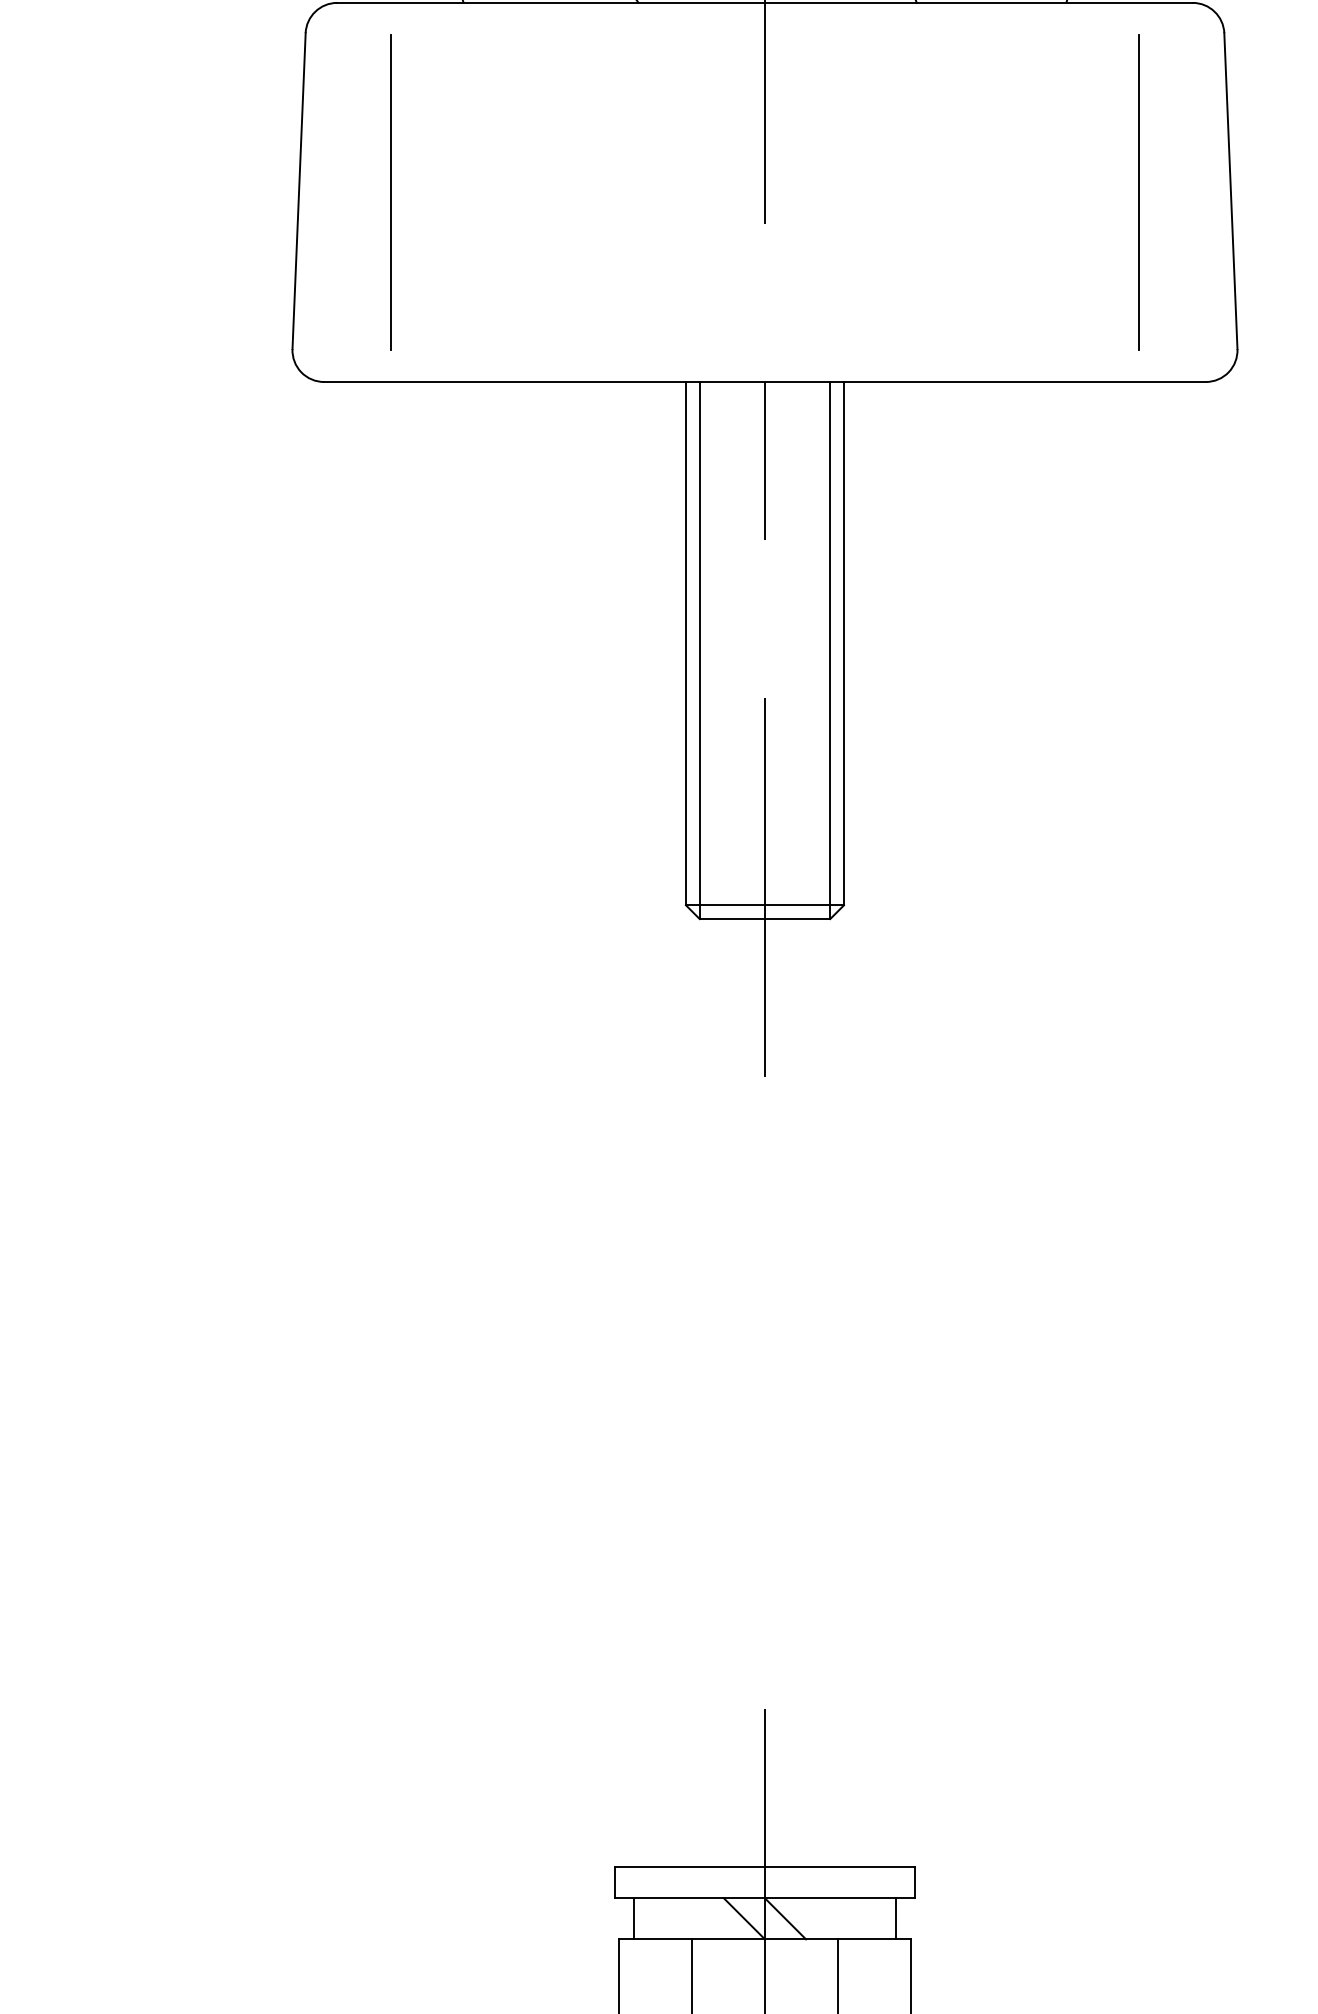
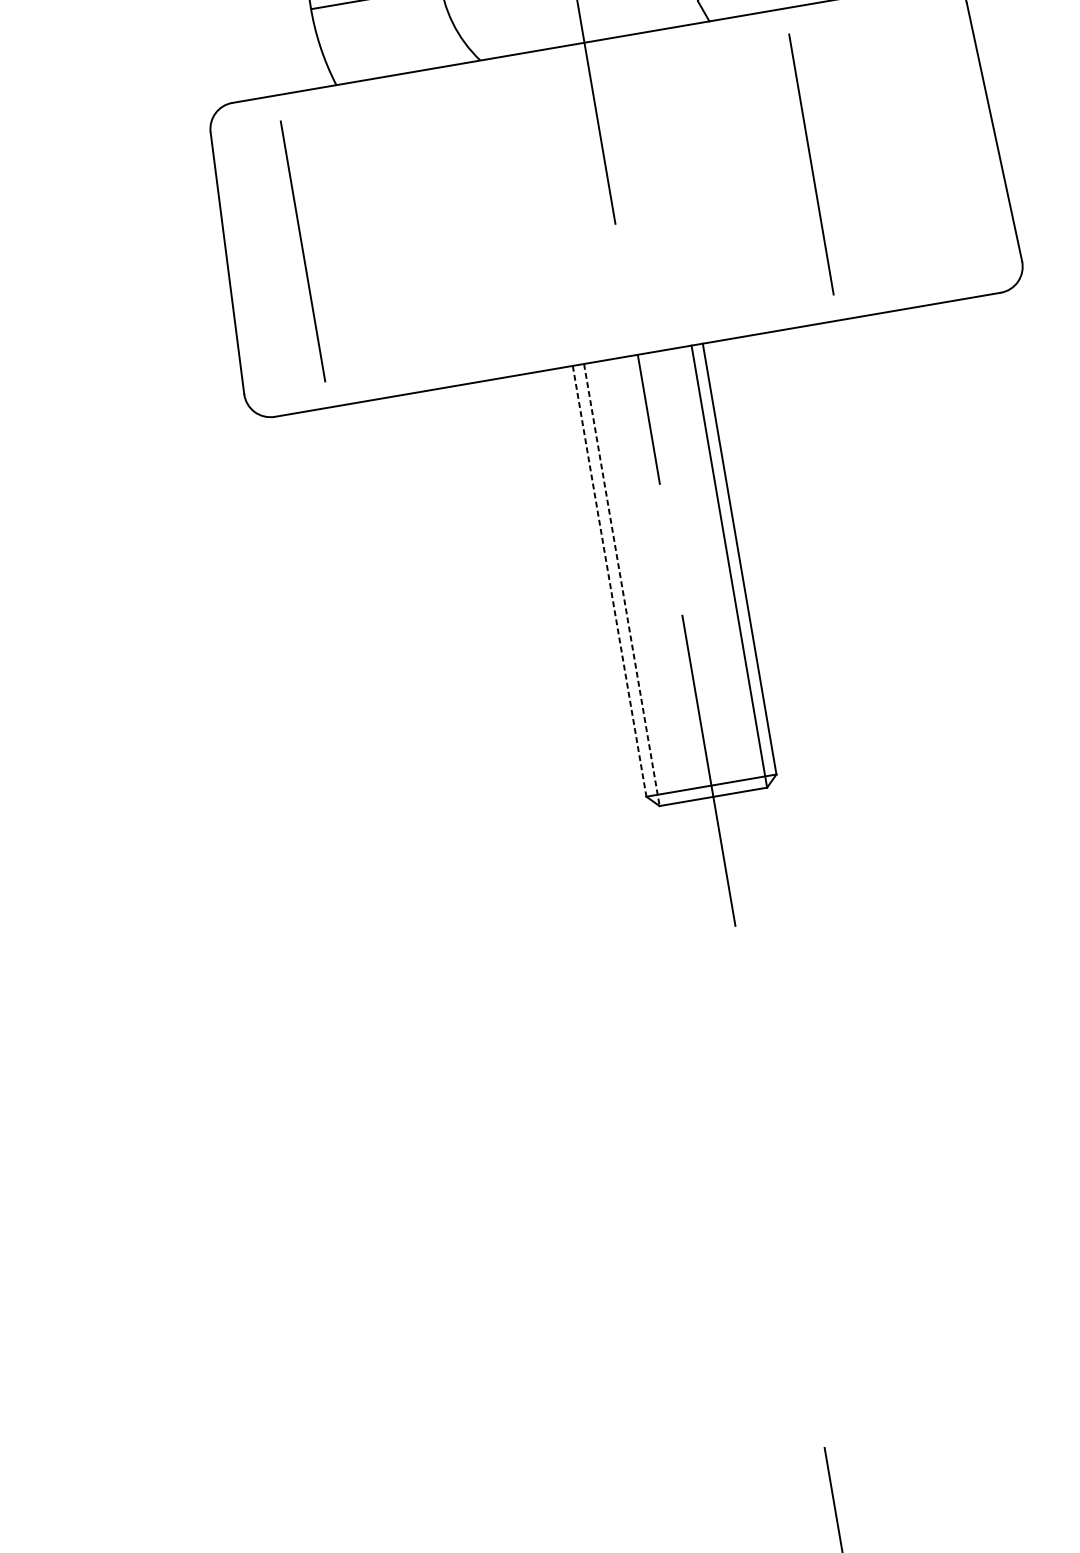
line: (1138, 192) -> (810, 164), moved
line: (686, 643) -> (610, 581), solid -> dashed
line: (699, 650) -> (621, 585), solid -> dashed

